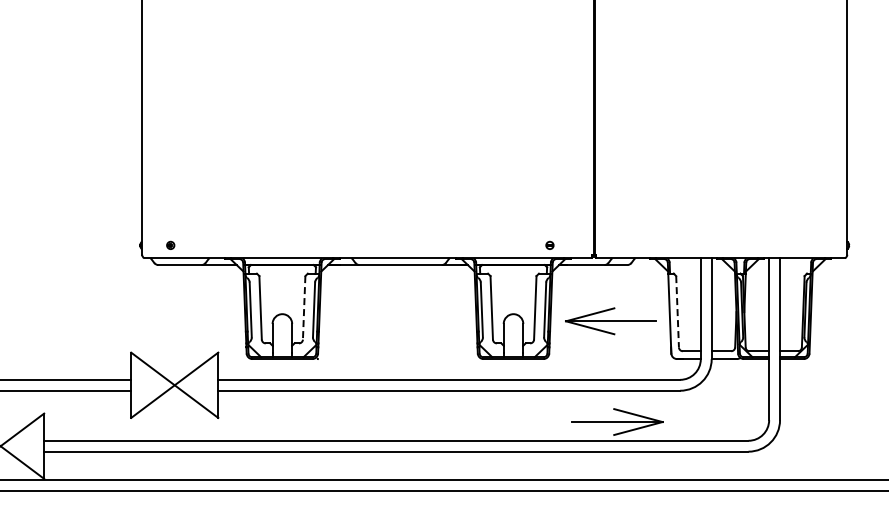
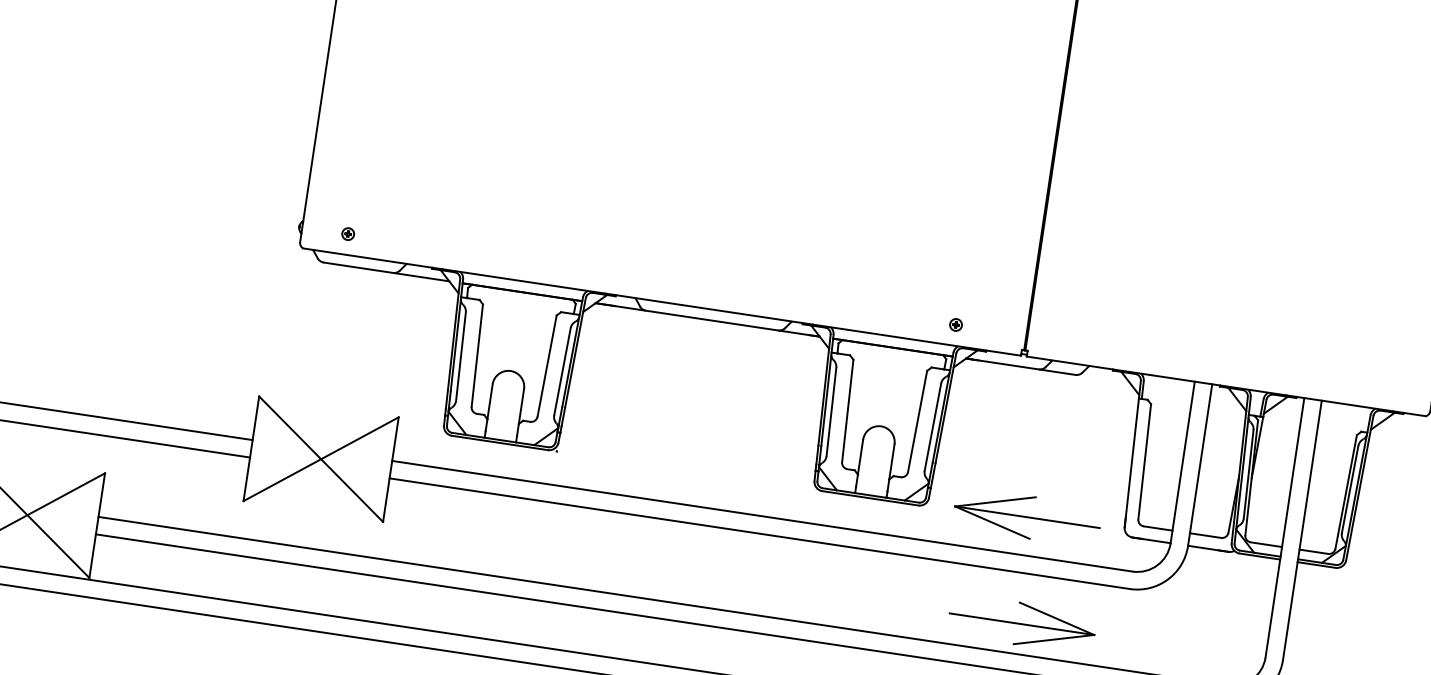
line: (304, 307) -> (547, 365), dashed -> solid
line: (677, 311) -> (1144, 461), dashed -> solid
part: (610, 321) -> (1026, 517), moved

